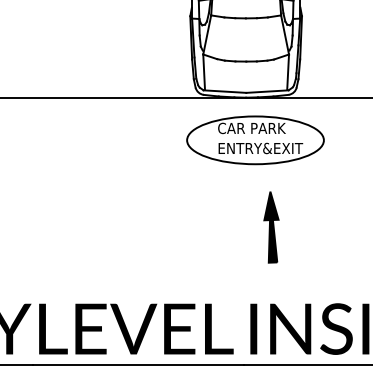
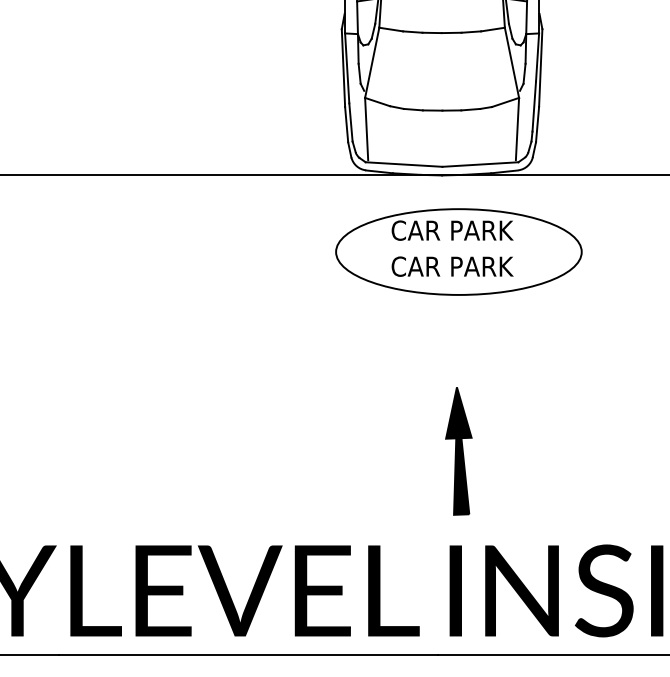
text: (260, 148) -> (467, 266), ENTRY&EXIT -> CAR PARK
part: (271, 227) -> (458, 451), moved

